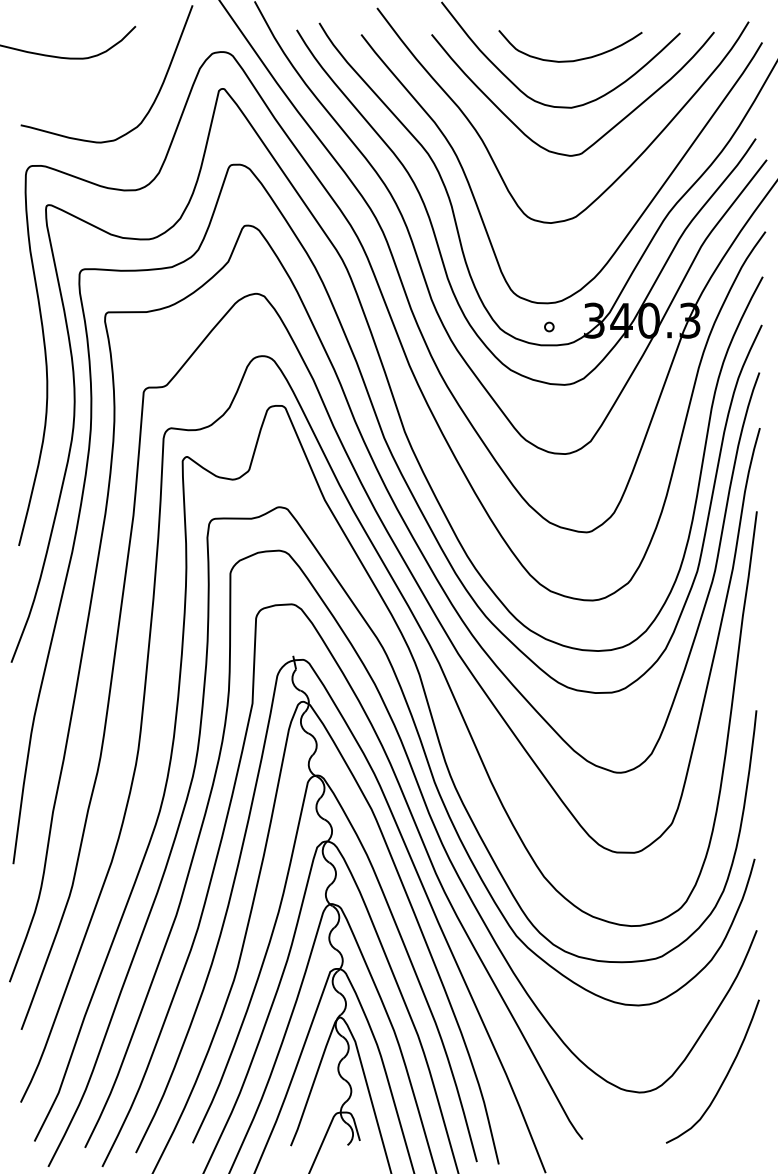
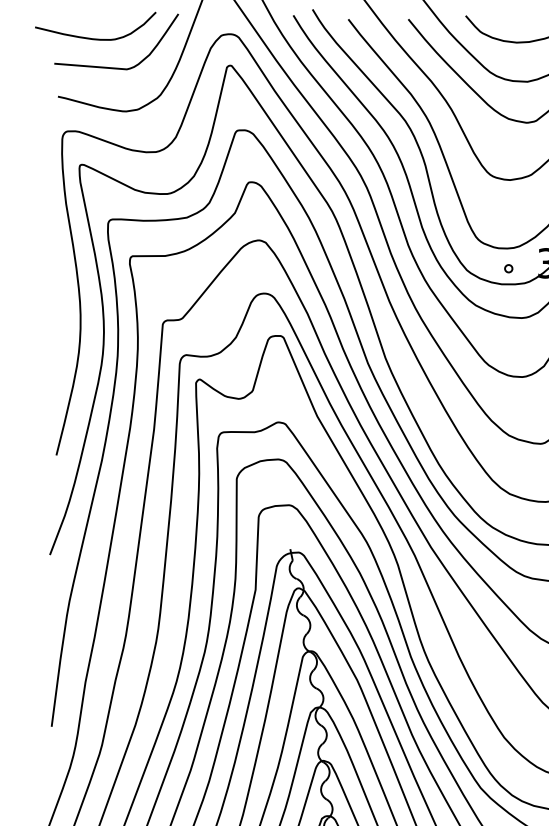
curve: (82, 90) -> (110, 67), added

